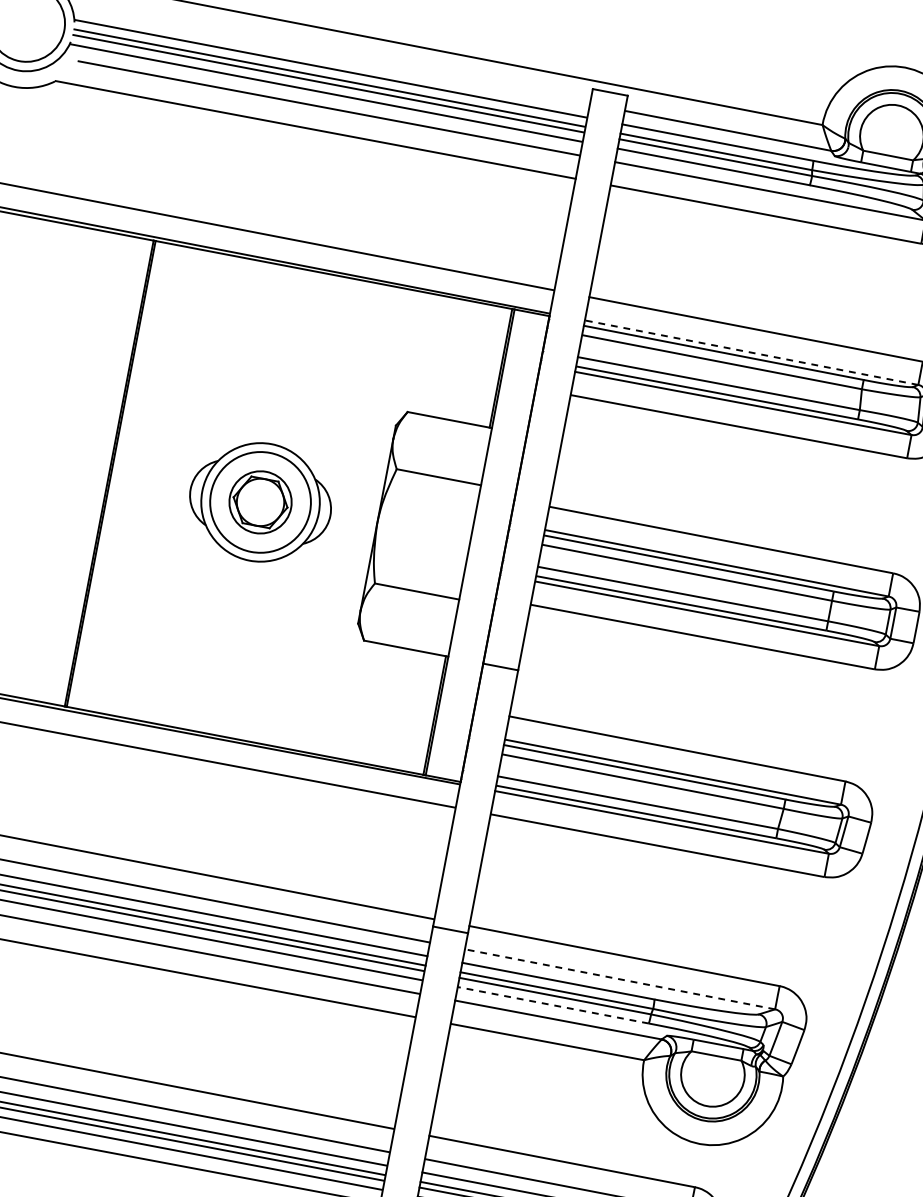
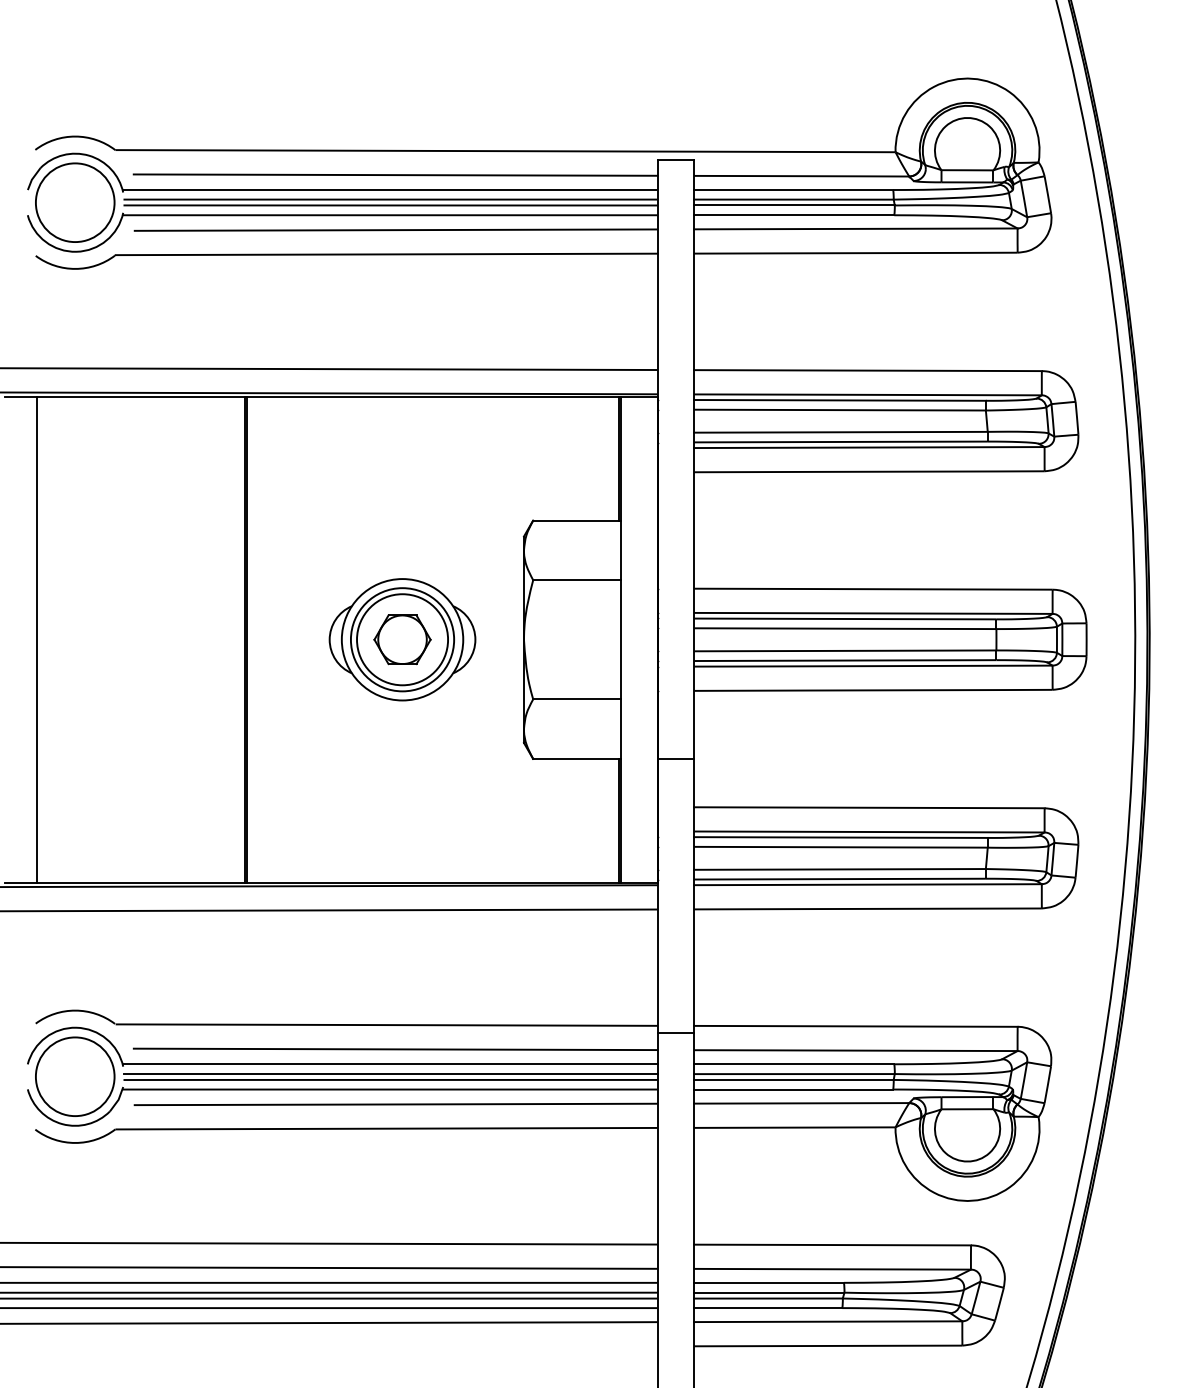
line: (338, 54) -> (395, 174), added
line: (751, 352) -> (867, 394), dashed -> solid
circle: (260, 502) -> (402, 639), size x1.43
line: (619, 979) -> (855, 1050), dashed -> solid
line: (553, 1005) -> (793, 1089), dashed -> solid

